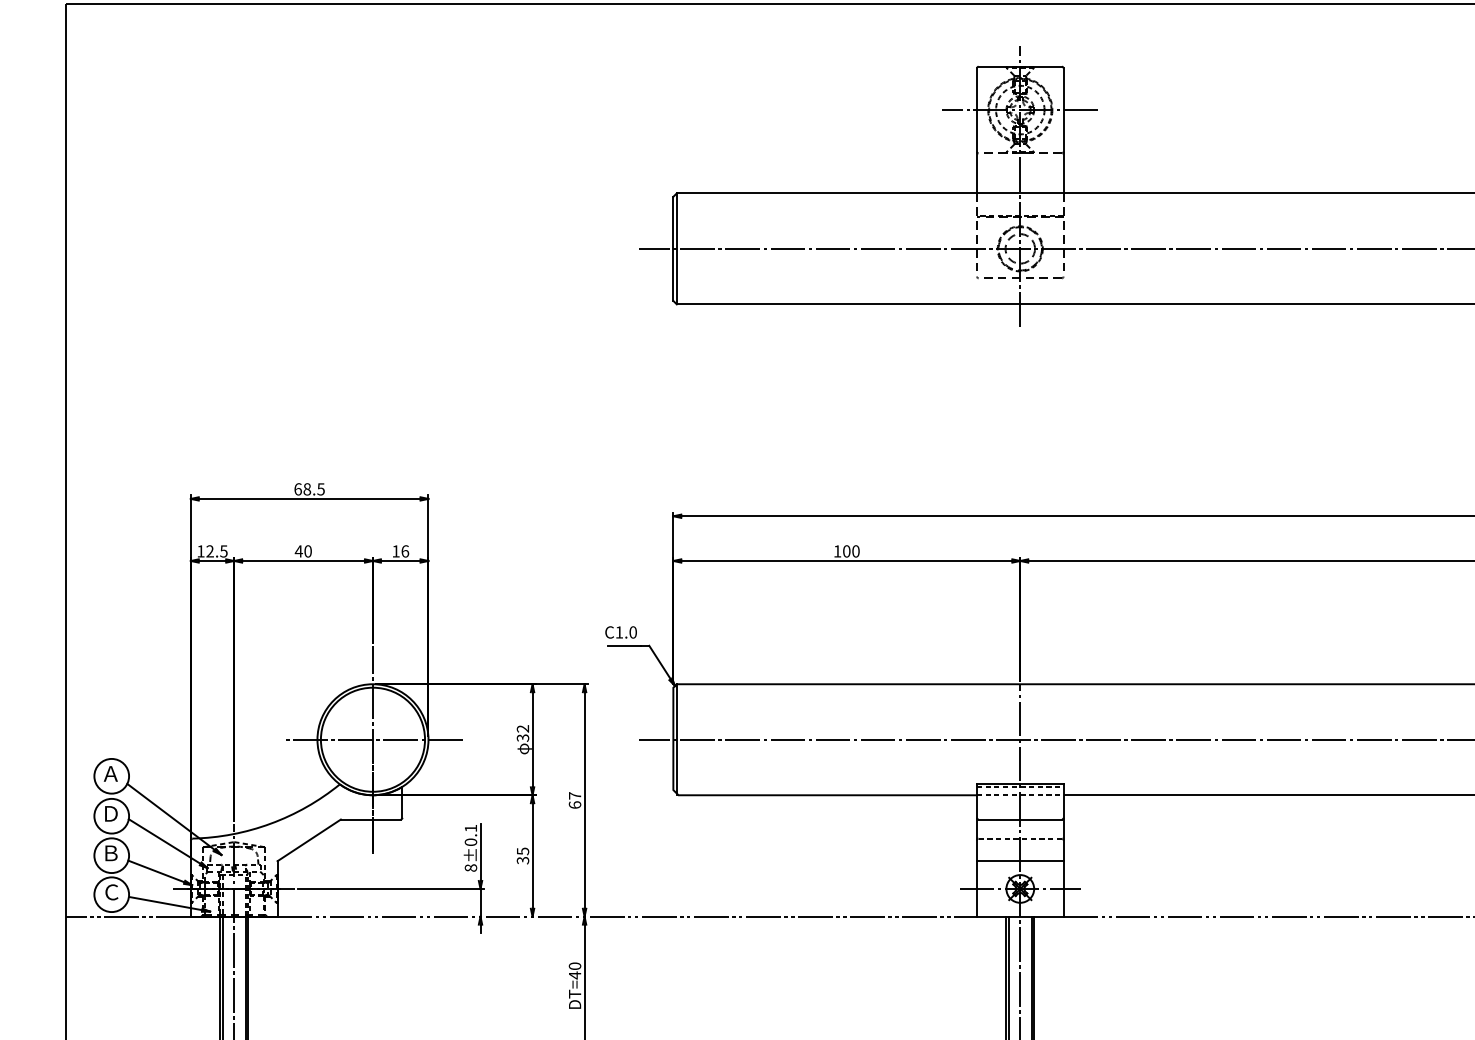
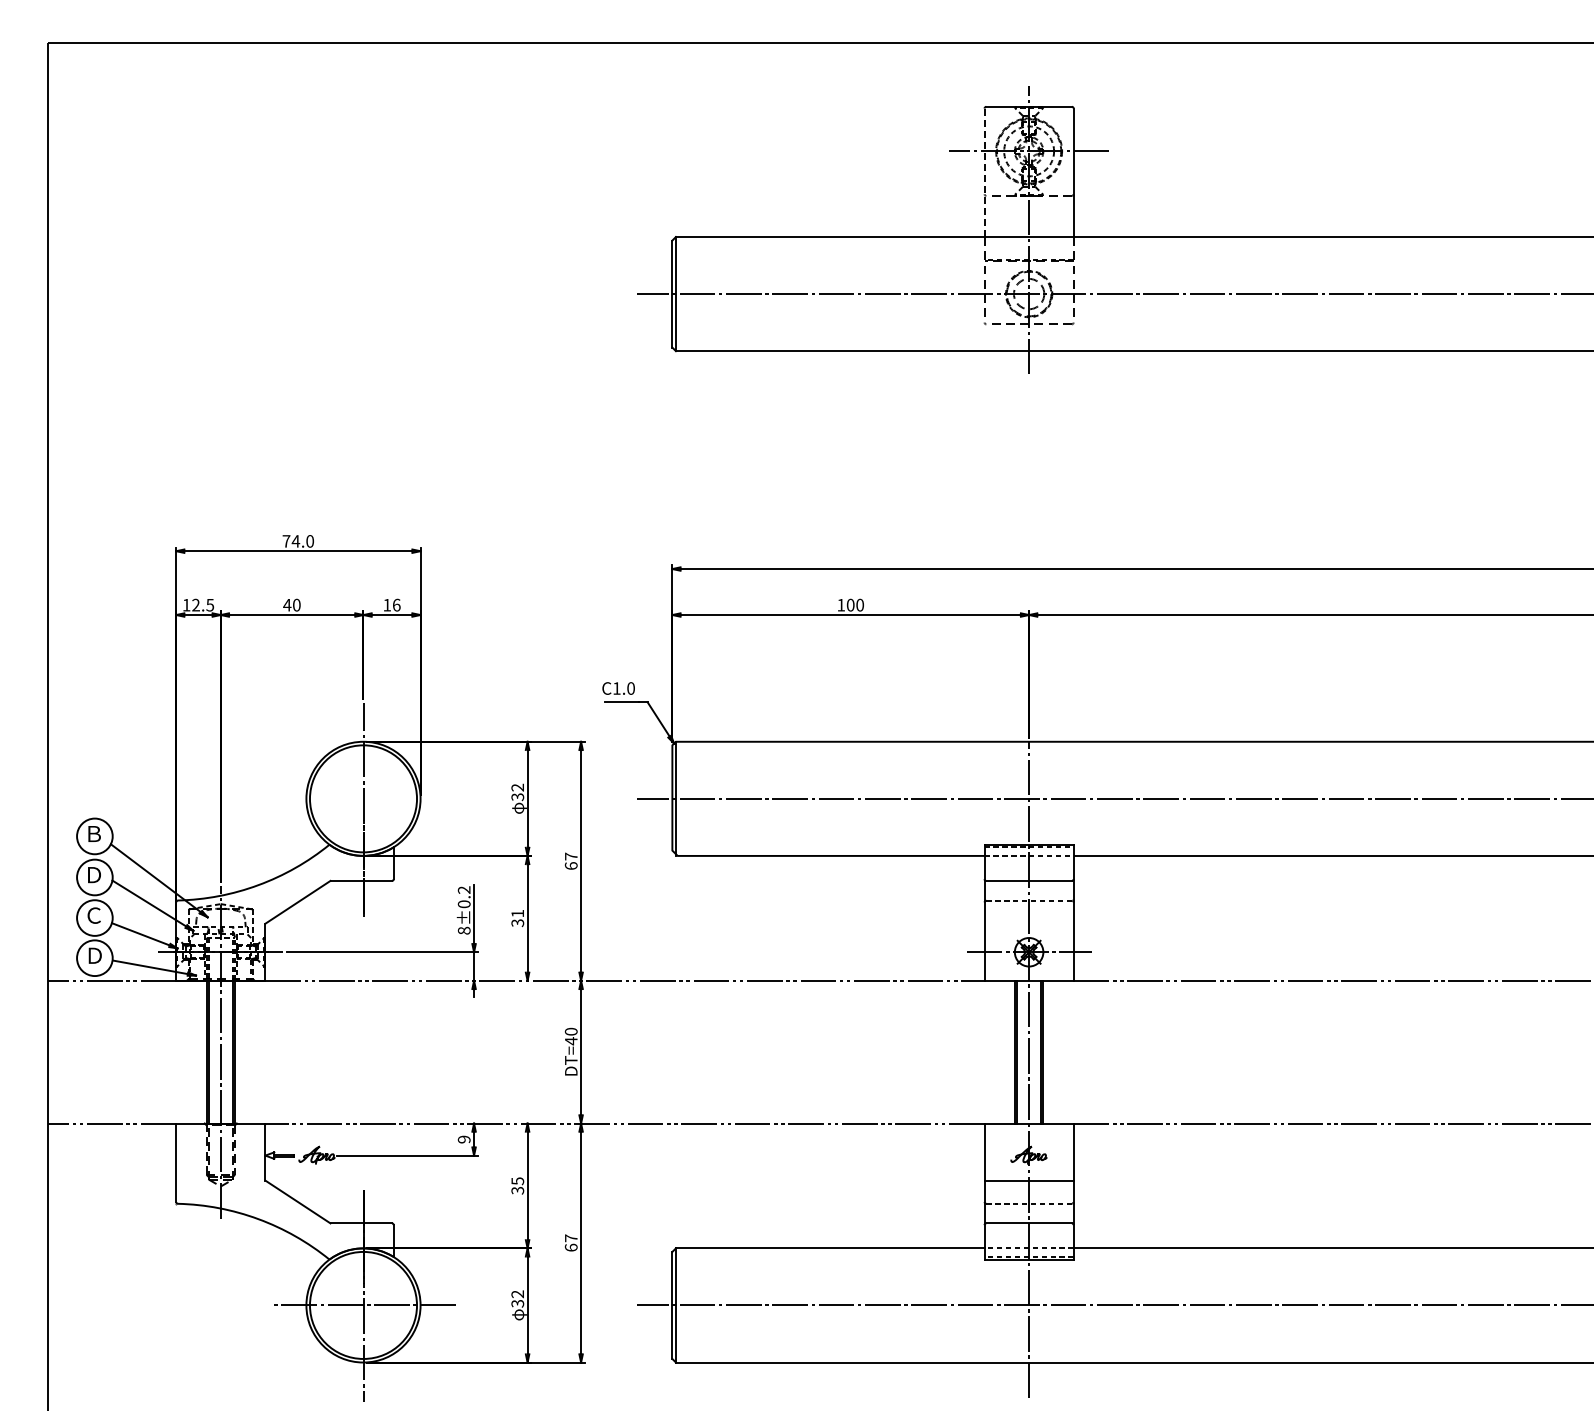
line: (976, 131) -> (984, 173), solid -> dashed
text: (308, 489) -> (297, 541), 68.5 -> 74.0
line: (372, 739) -> (363, 798), removed
text: (110, 773) -> (93, 833), Ａ -> Ｂ
text: (470, 827) -> (463, 889), 8±0.1 -> 8±0.2
text: (522, 851) -> (517, 913), 35 -> 31
text: (110, 853) -> (93, 915), Ｂ -> Ｃ
line: (1019, 860) -> (1028, 923), removed
text: (111, 892) -> (94, 955), Ｃ -> Ｄ

